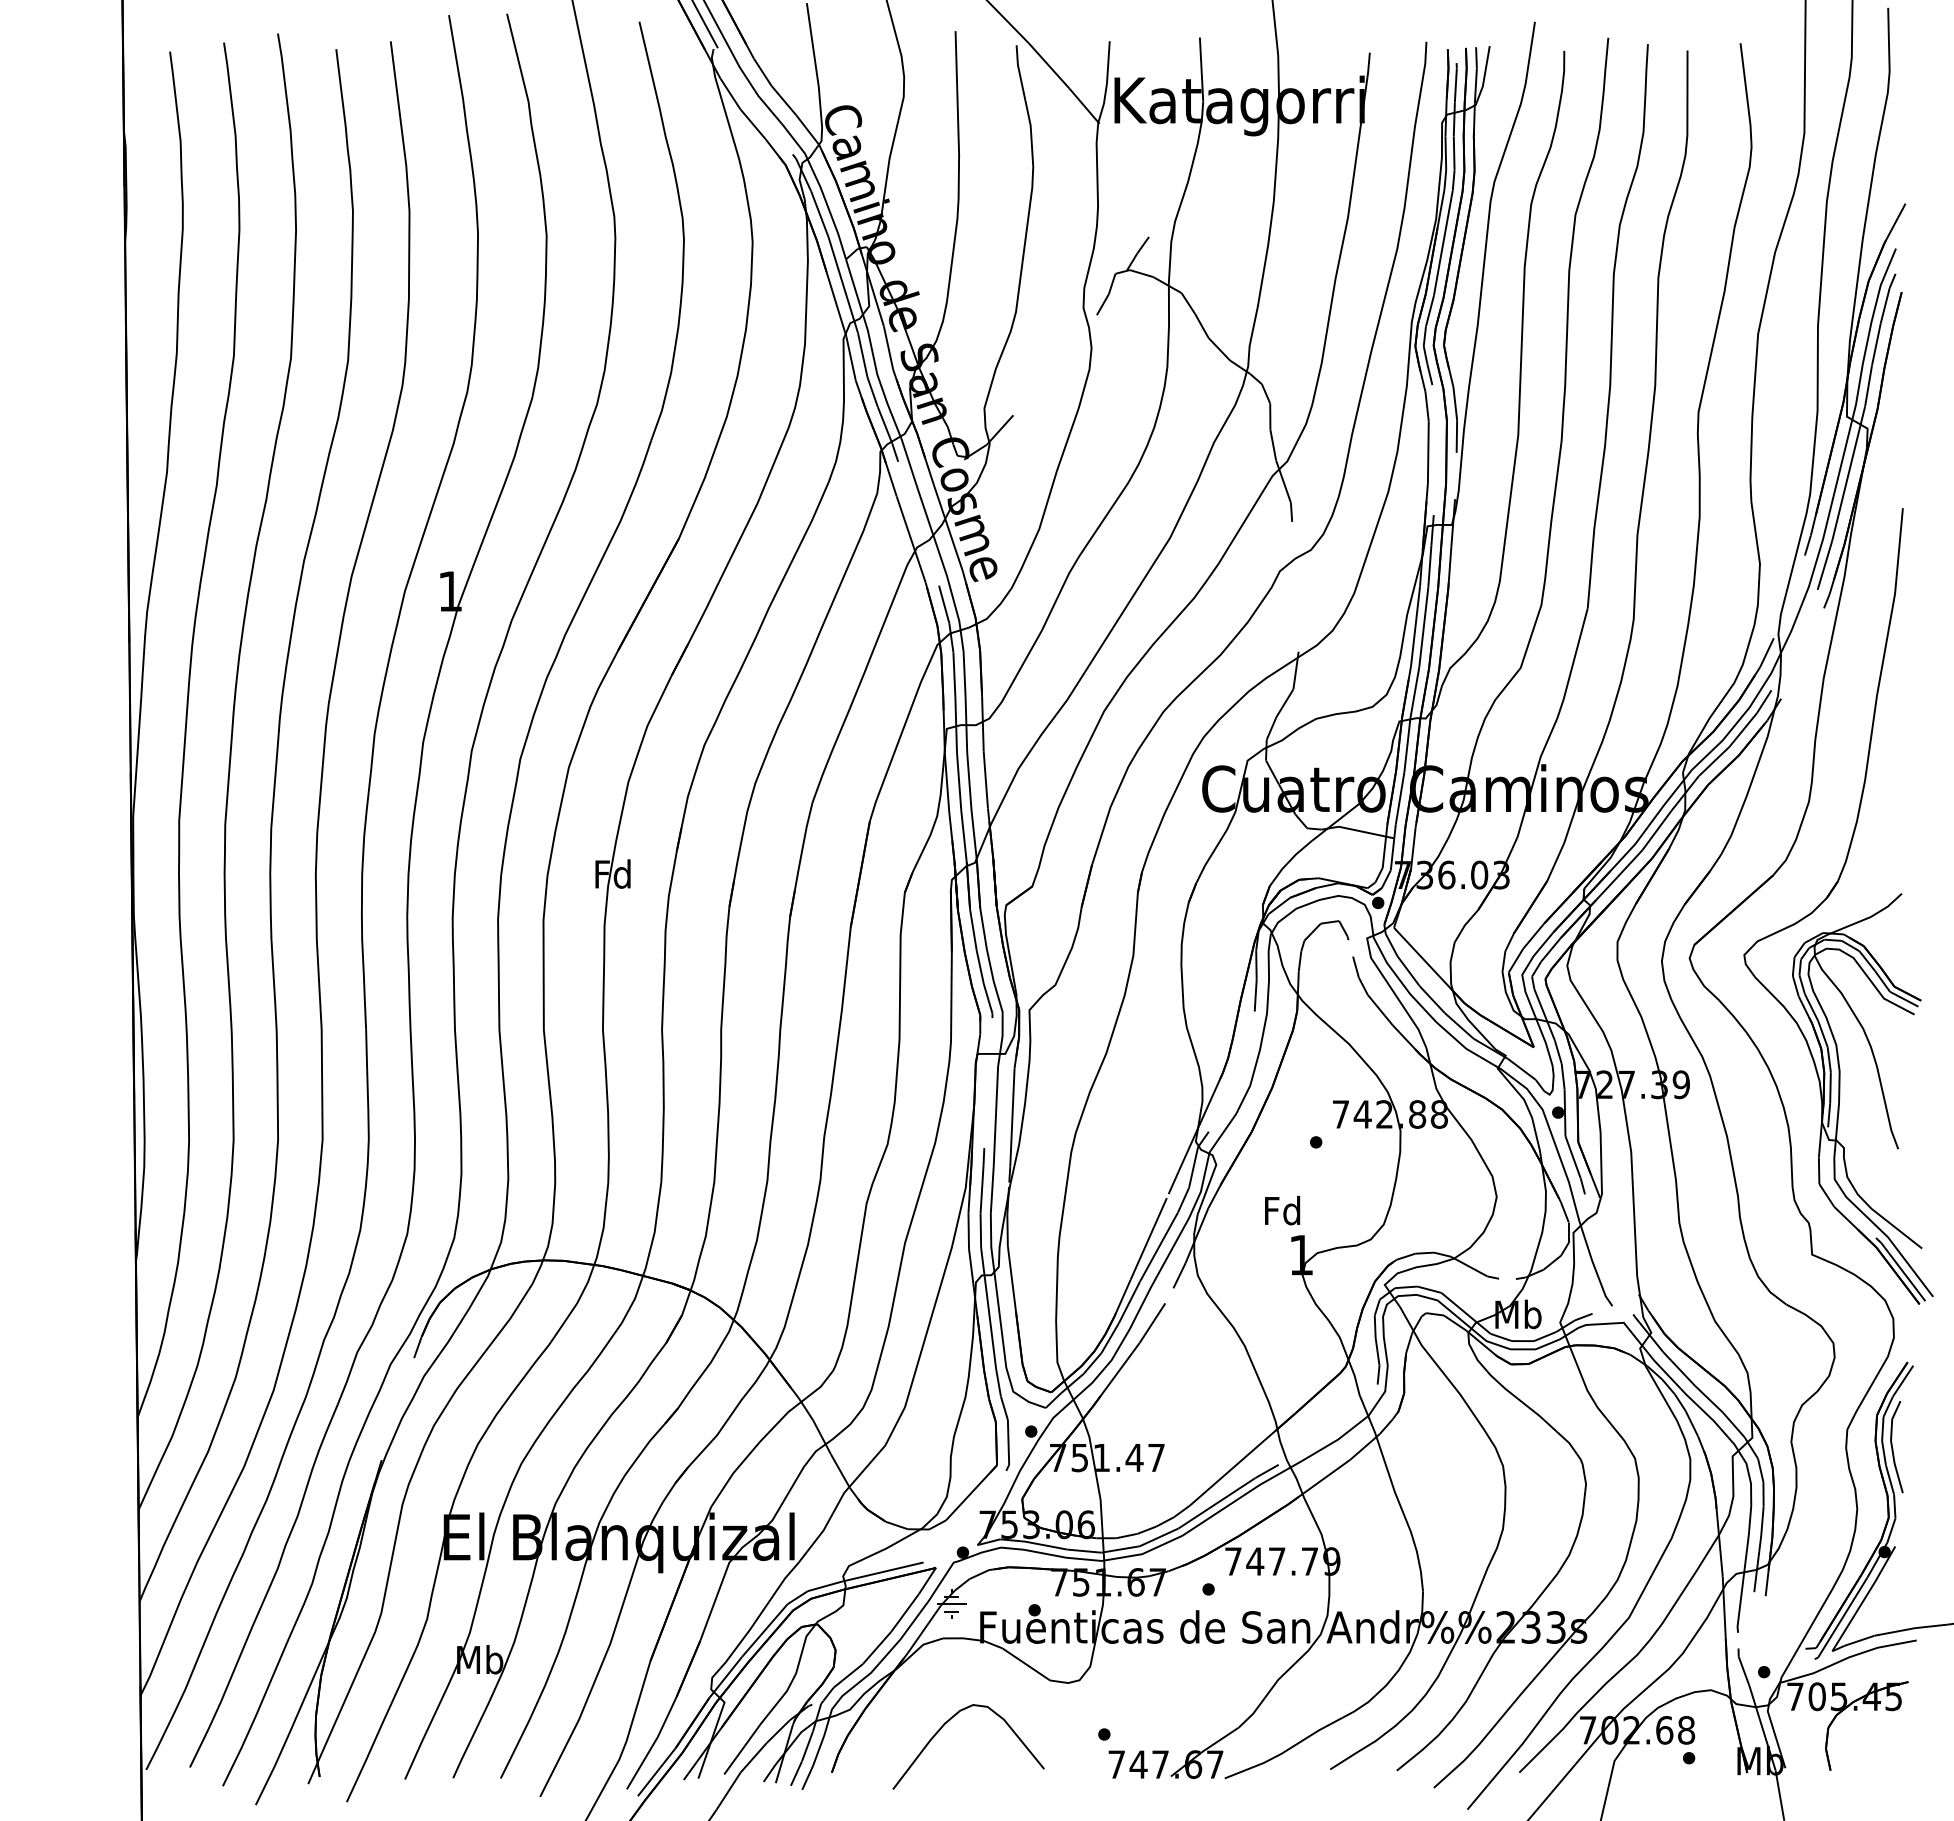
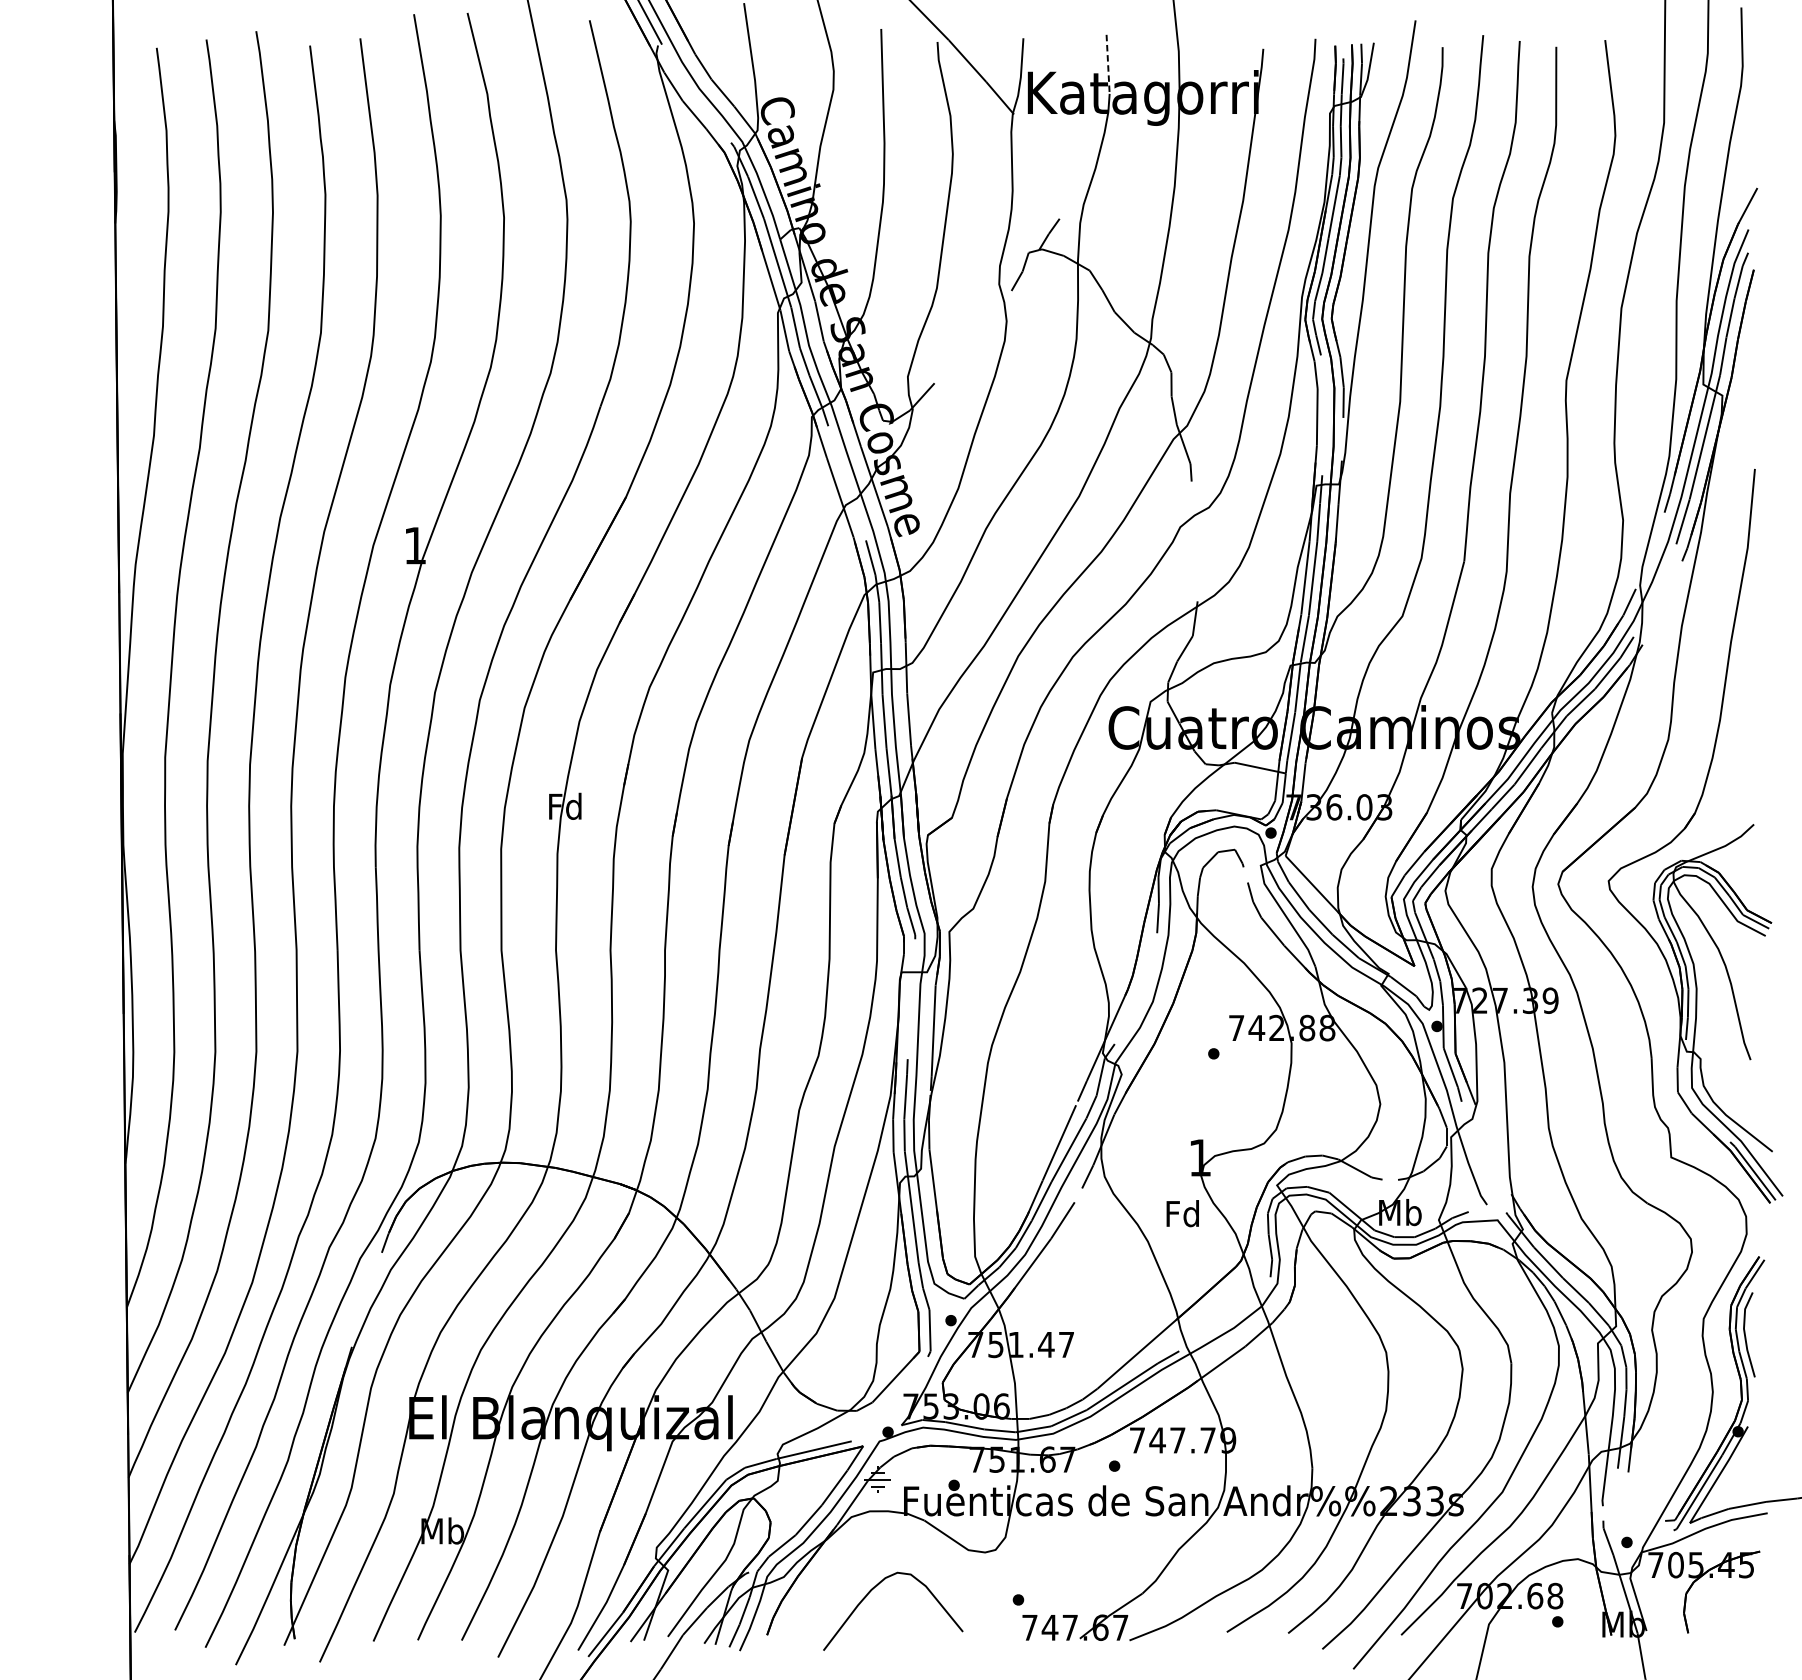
line: (1201, 70) -> (1108, 65), solid -> dashed
text: (1282, 1210) -> (1182, 1213), moved

